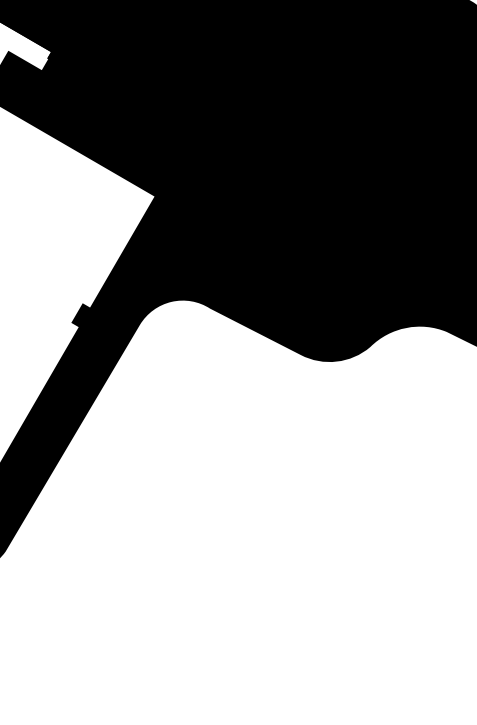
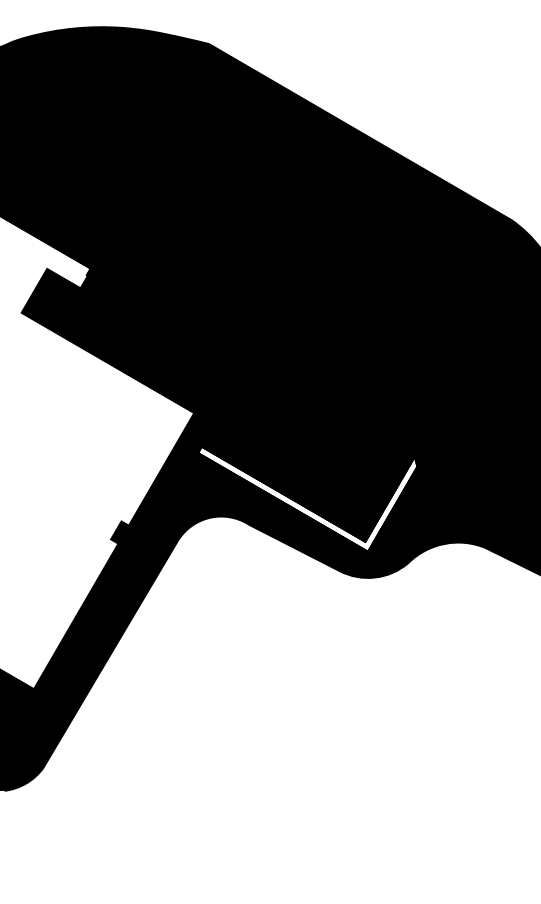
fill: (269, 281) -> (307, 498), removed

